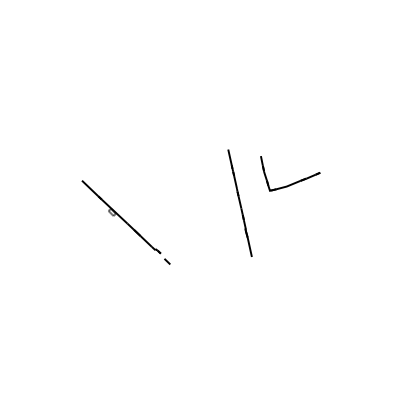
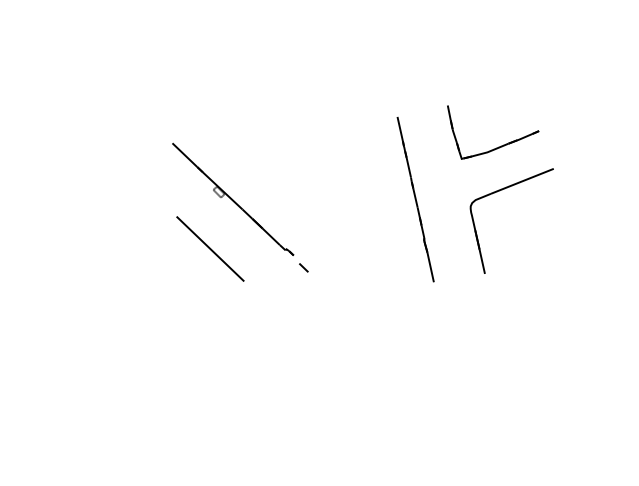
line: (239, 202) -> (414, 198), moved
part: (292, 213) -> (496, 193), added
line: (106, 248) -> (210, 247), added

